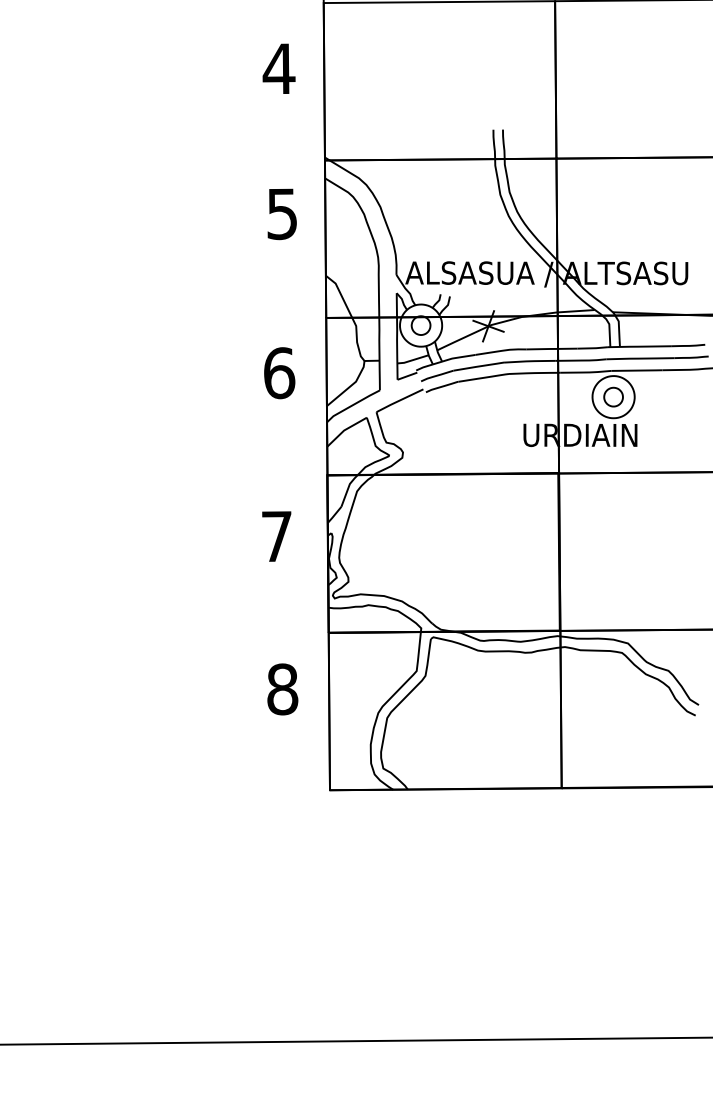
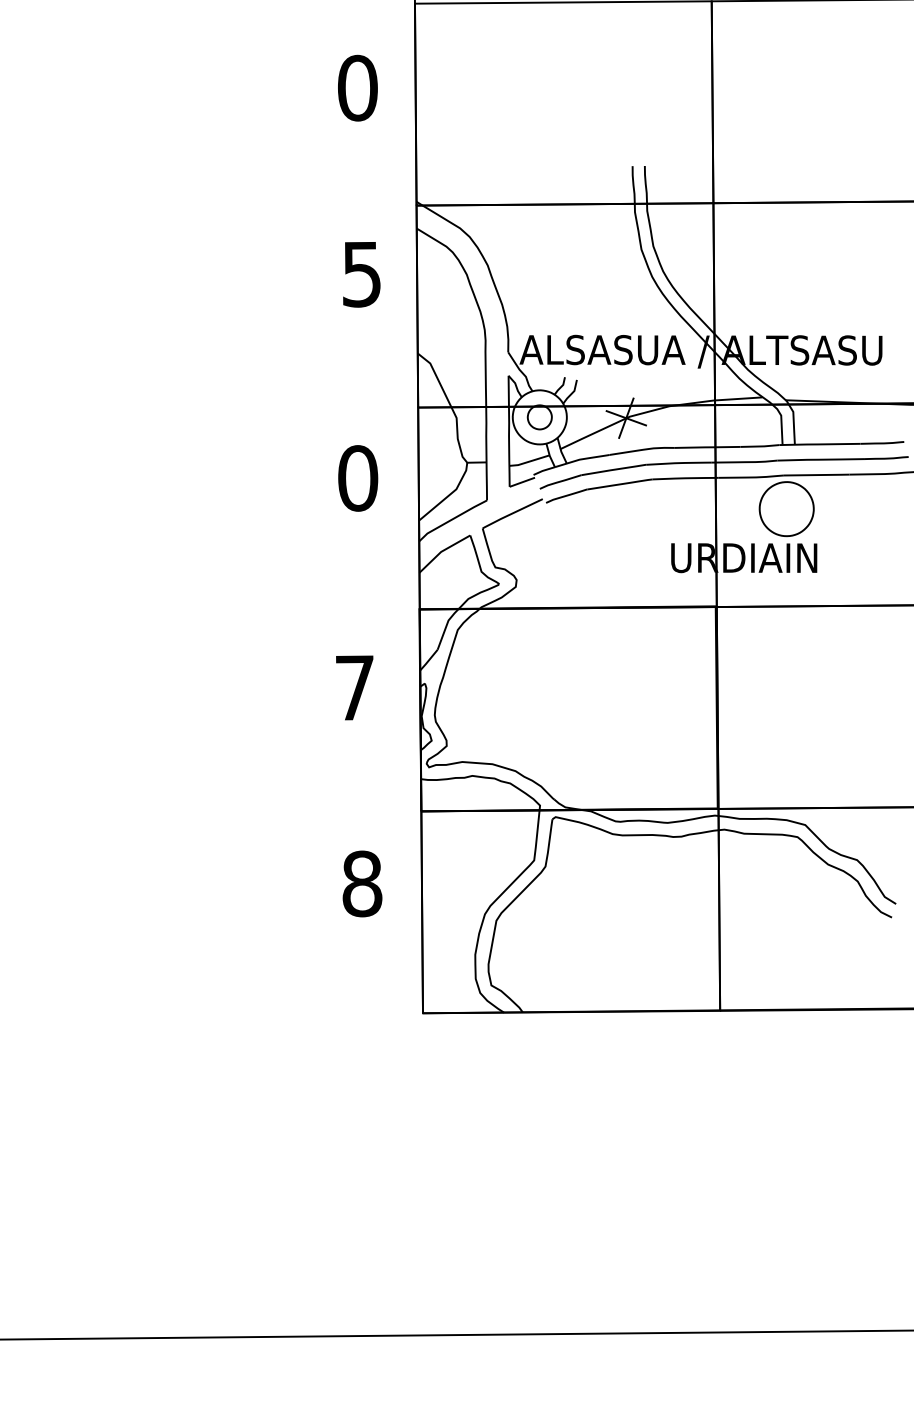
text: (278, 68) -> (356, 87), 4 -> 0
text: (279, 373) -> (358, 478), 6 -> 0
part: (613, 396) -> (786, 508), removed

